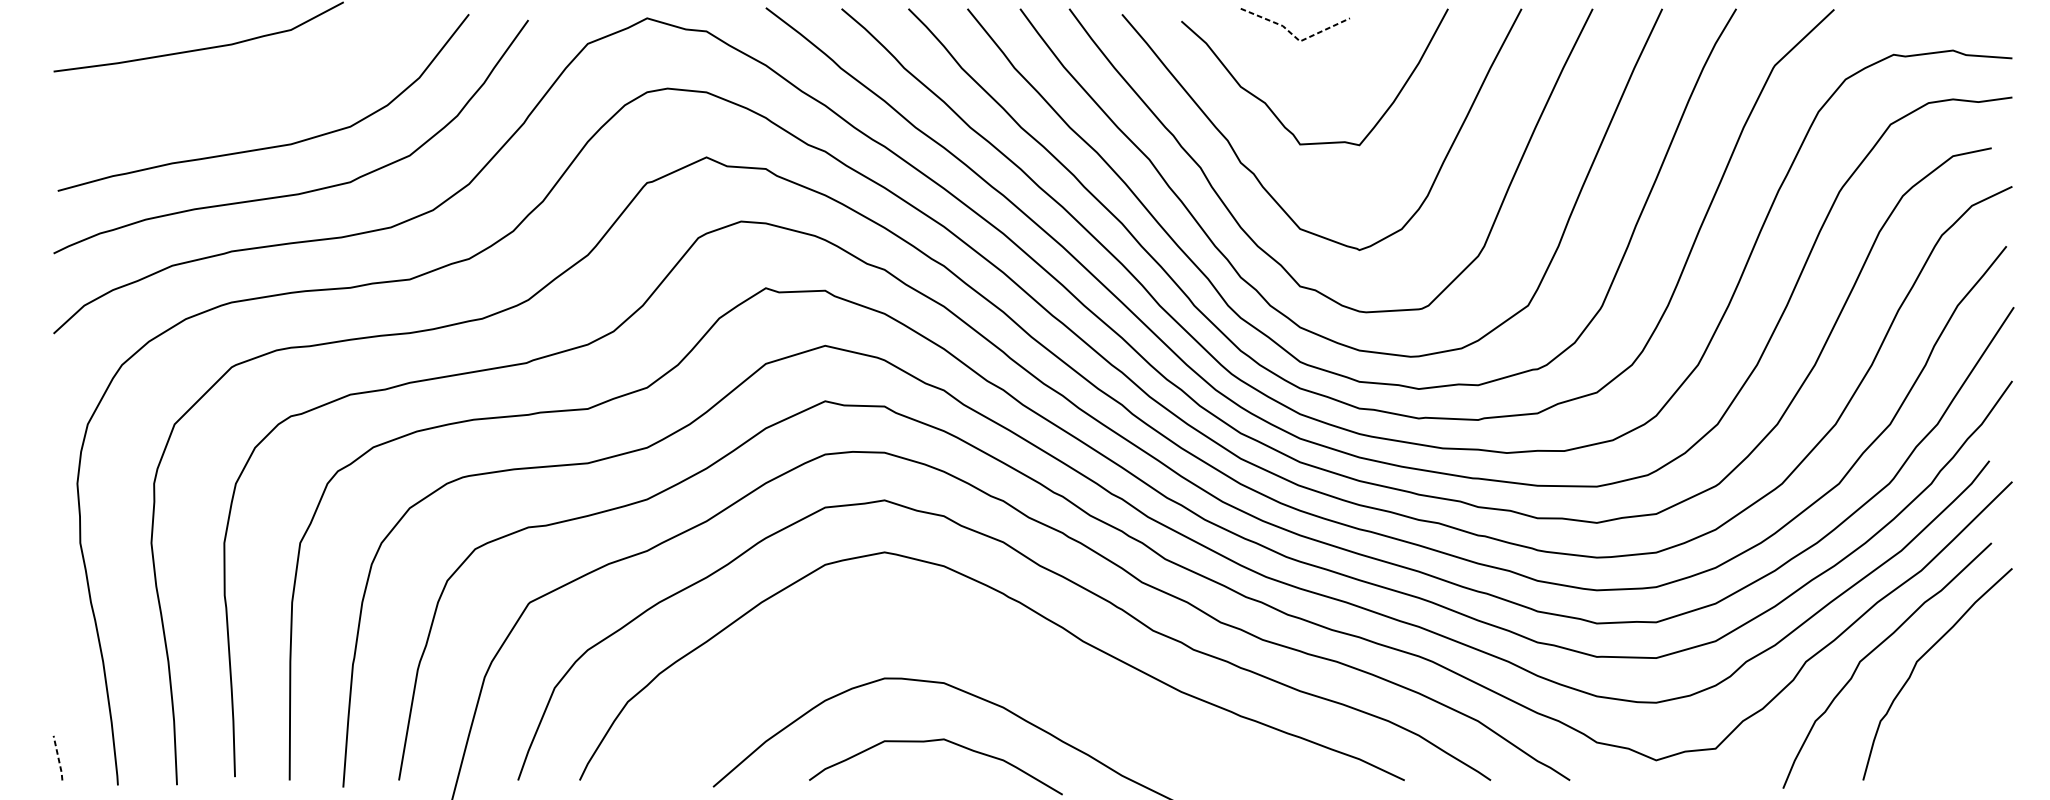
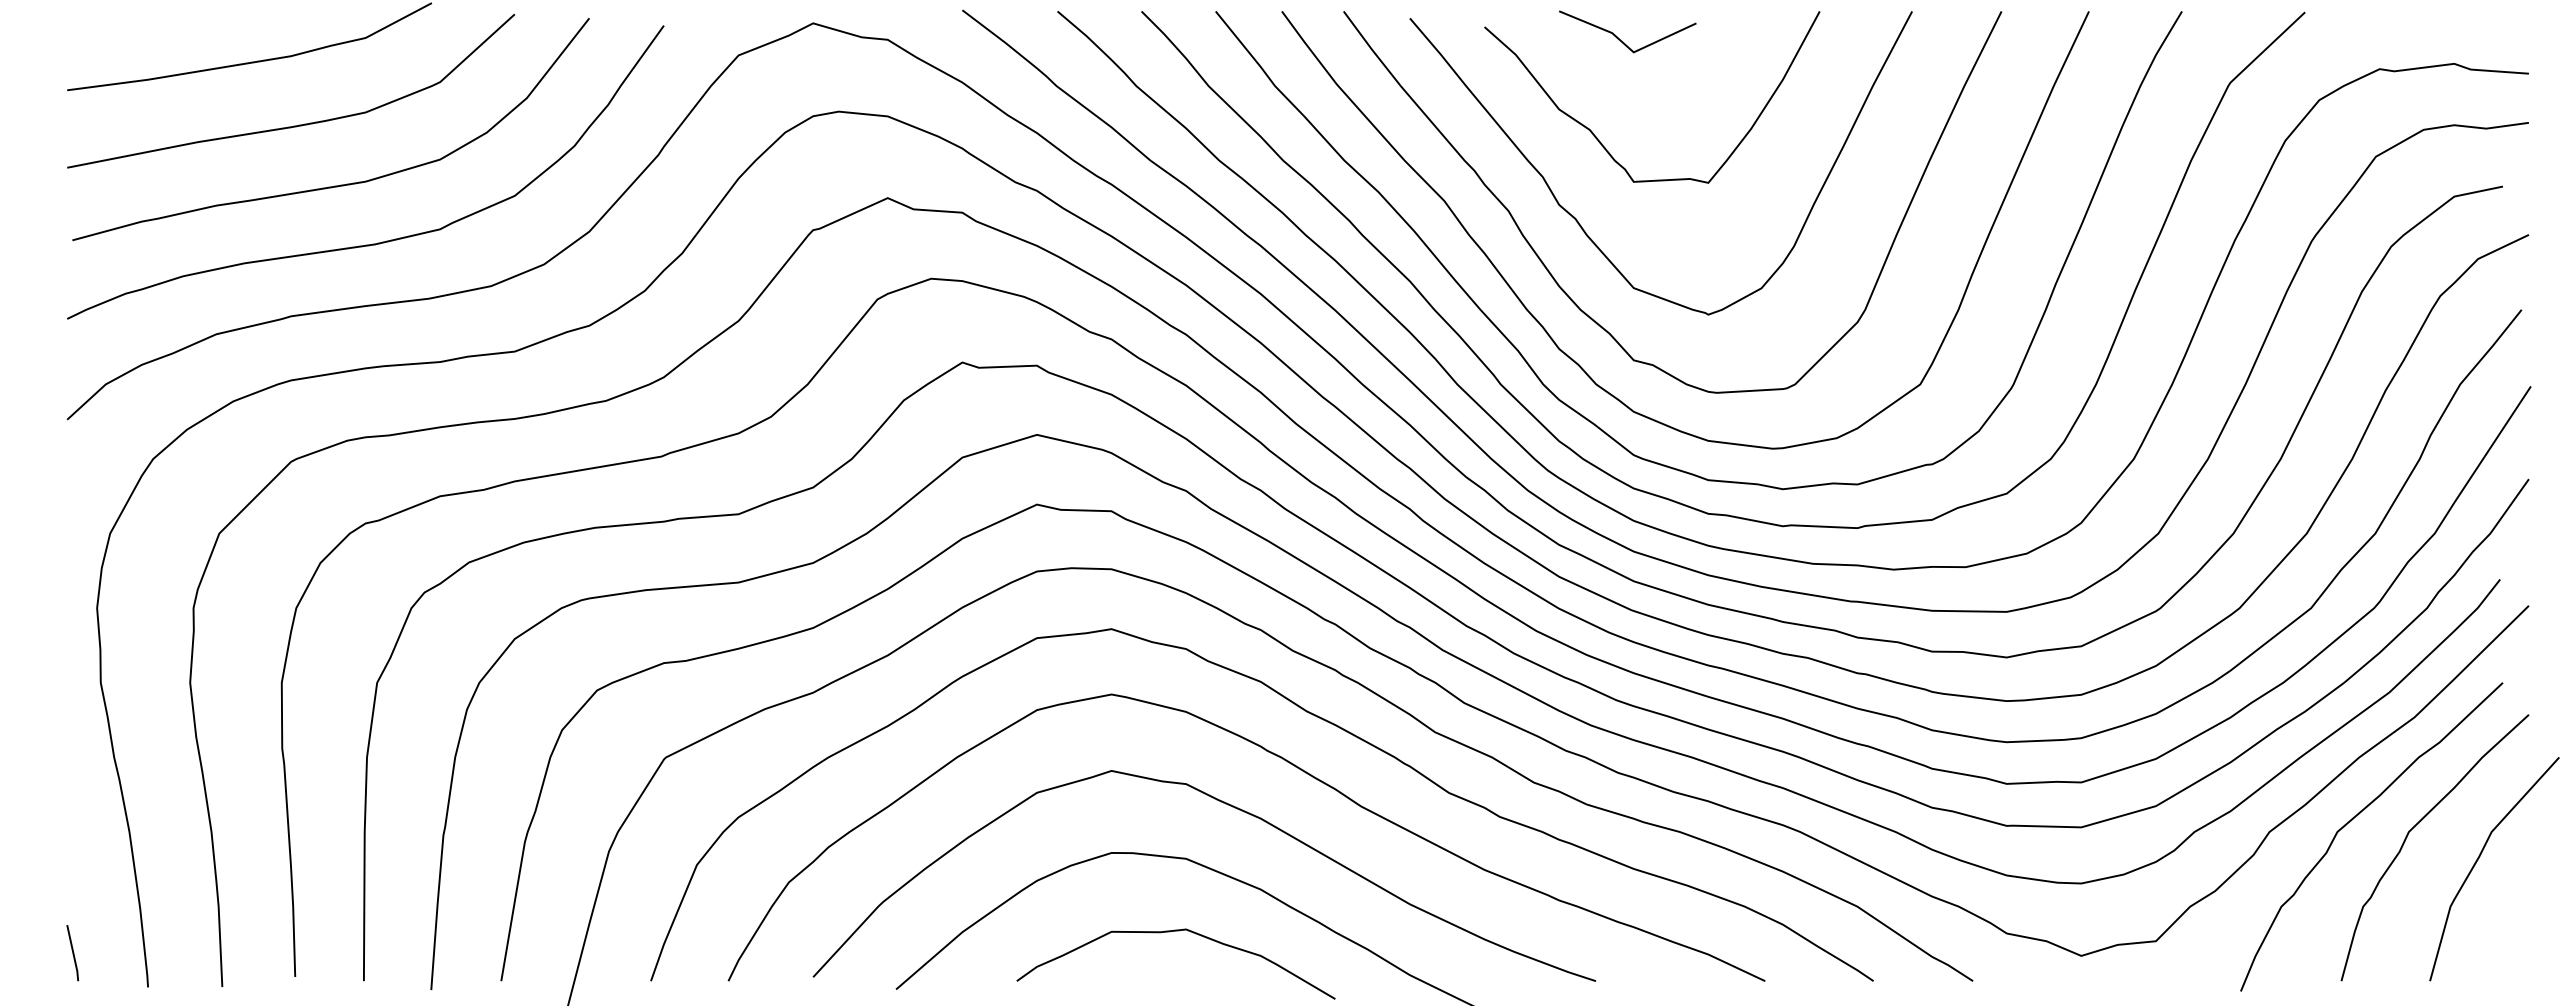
line: (1295, 36) -> (1627, 46), dashed -> solid
curve: (233, 99) -> (293, 125), added
curve: (982, 643) -> (1234, 808), added
curve: (1972, 684) -> (2478, 860), added
line: (58, 758) -> (73, 953), dashed -> solid

